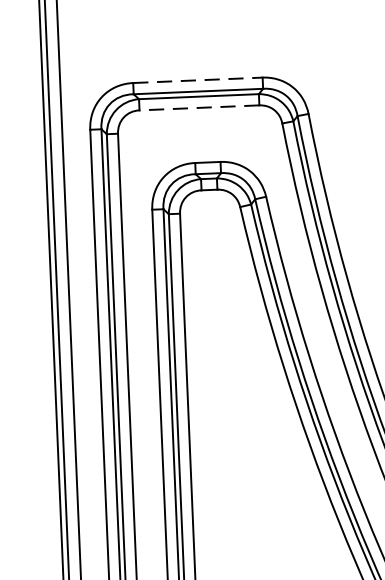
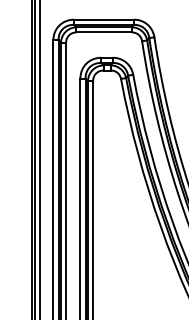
line: (198, 79) -> (104, 19), dashed -> solid
line: (200, 107) -> (104, 32), dashed -> solid

